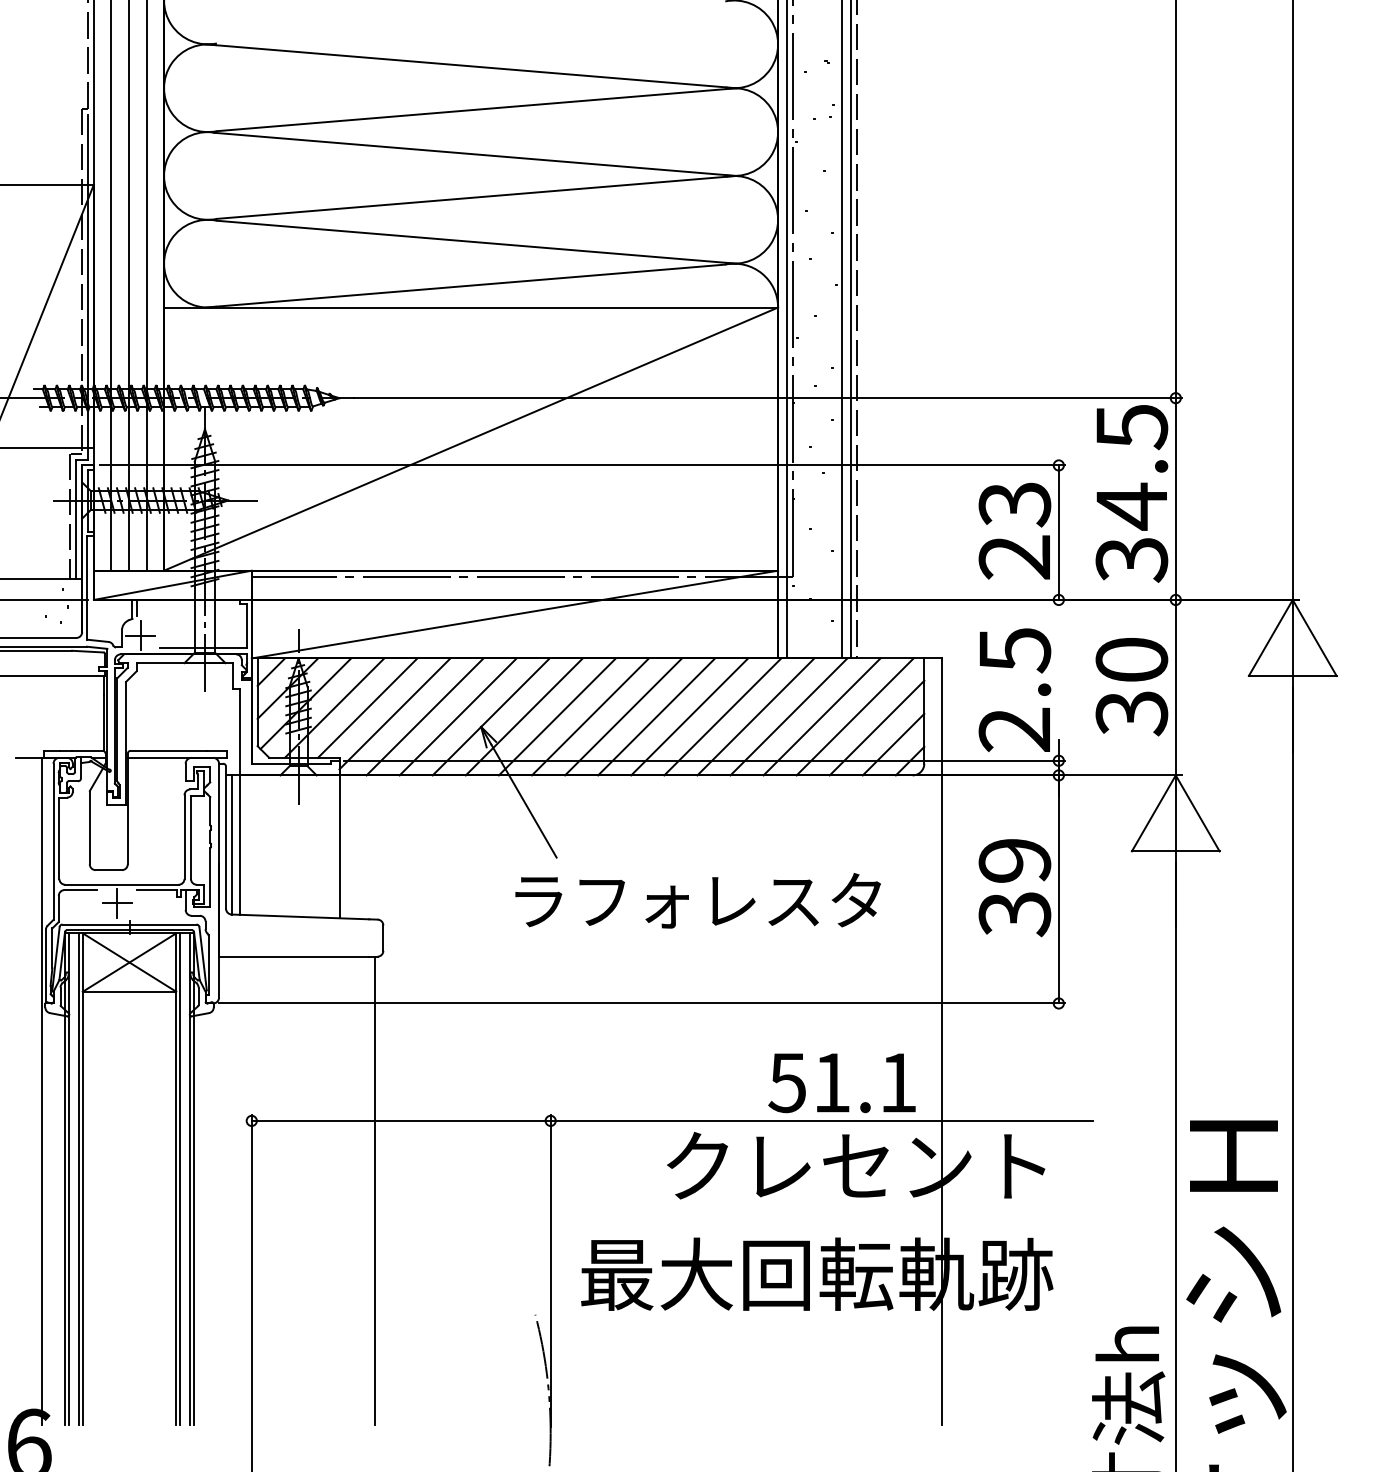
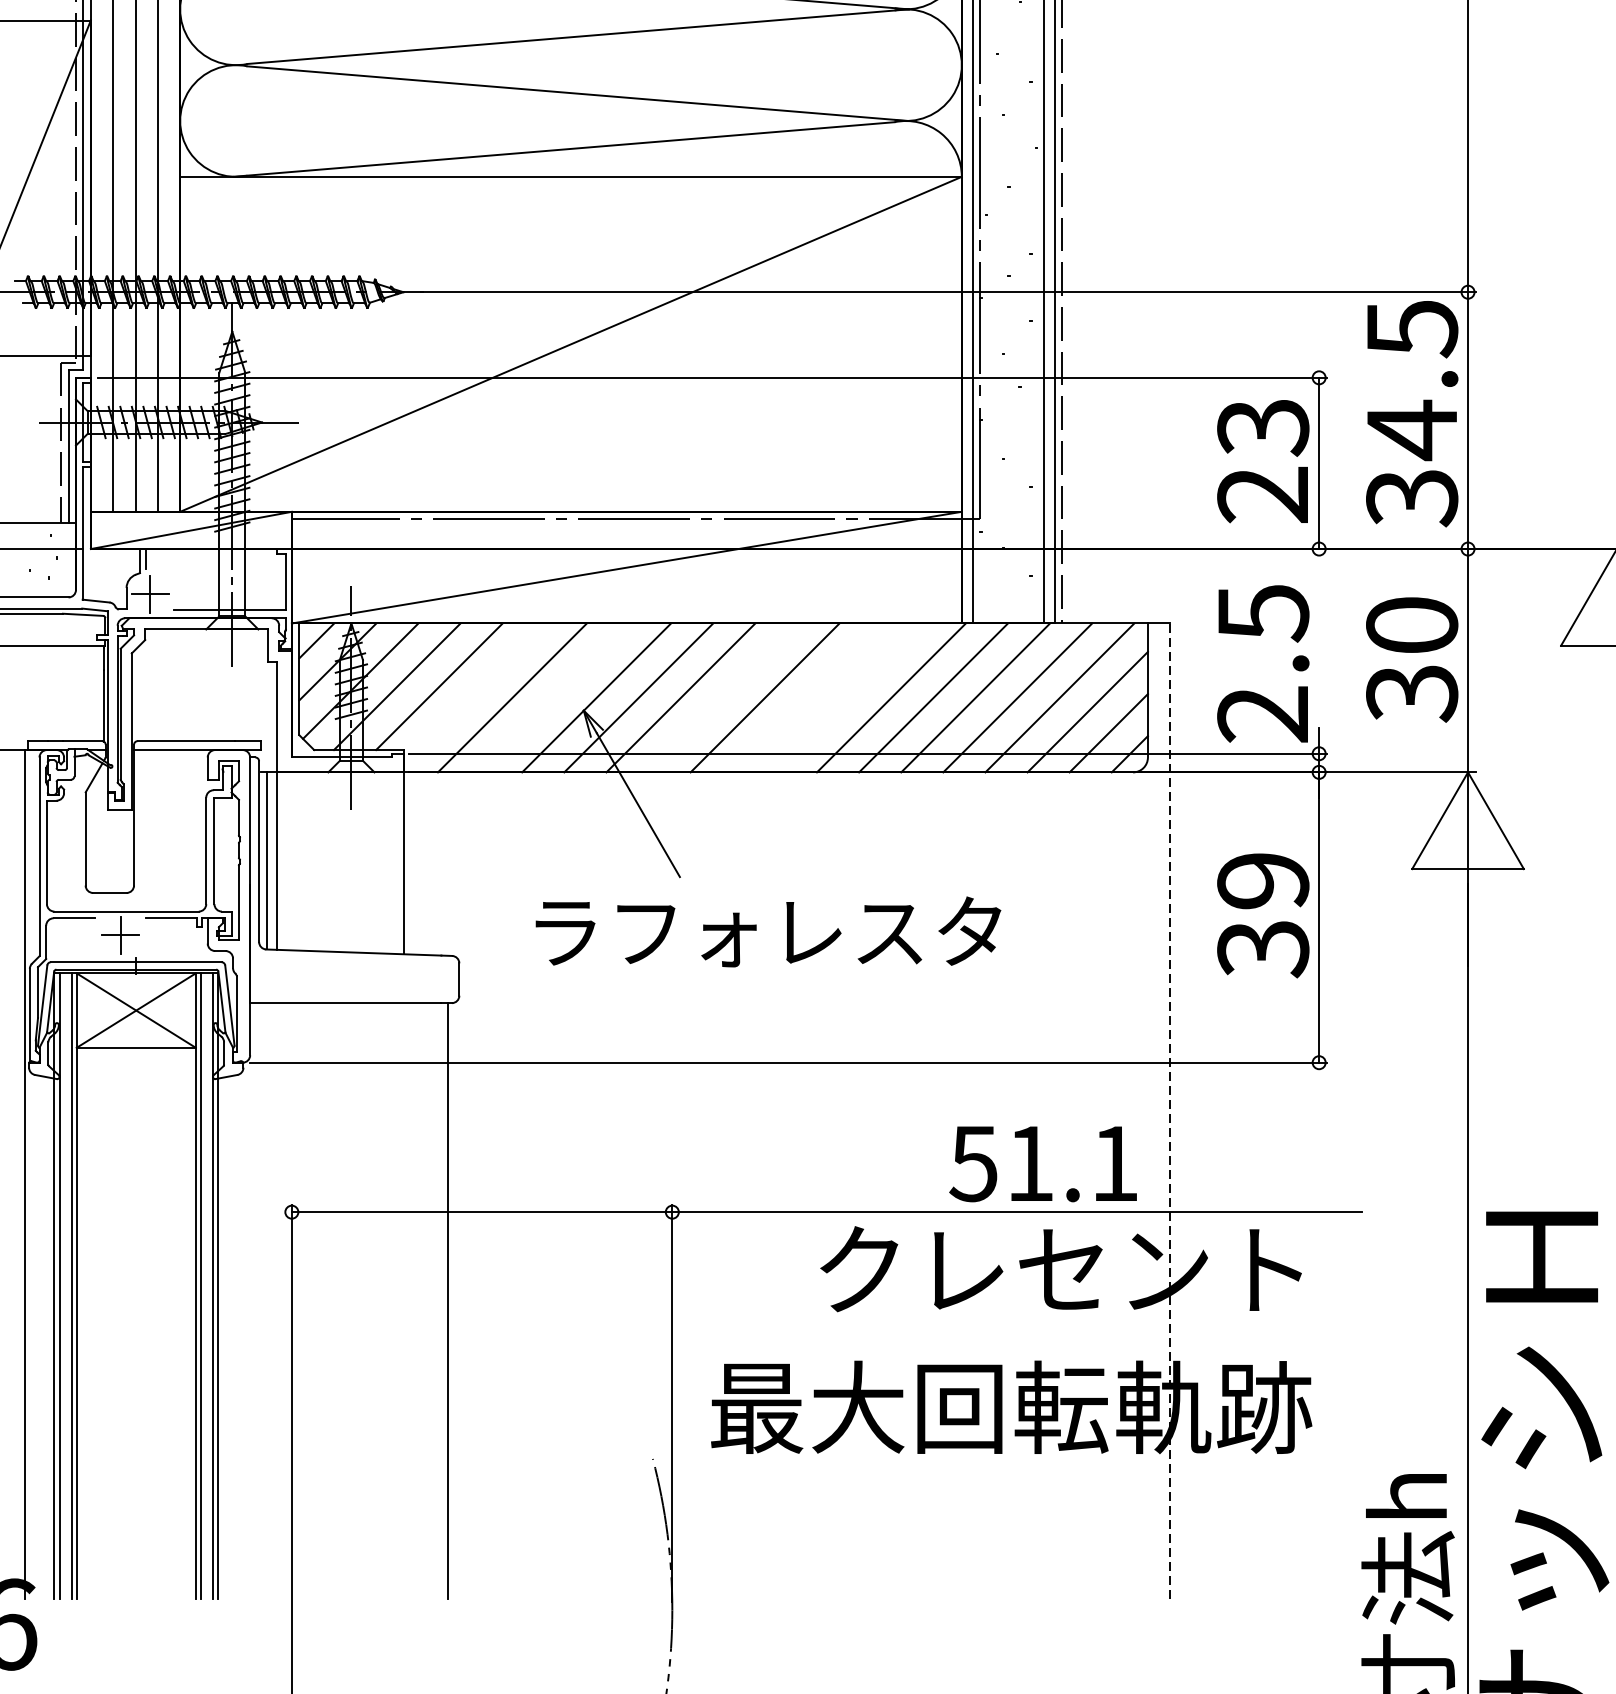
line: (394, 713) -> (473, 693), removed
line: (457, 716) -> (553, 697), removed
line: (589, 716) -> (721, 697), removed
line: (656, 716) -> (807, 697), removed
line: (689, 716) -> (849, 697), removed
text: (697, 900) -> (767, 931), moved
line: (941, 1041) -> (1169, 1111), solid -> dashed

